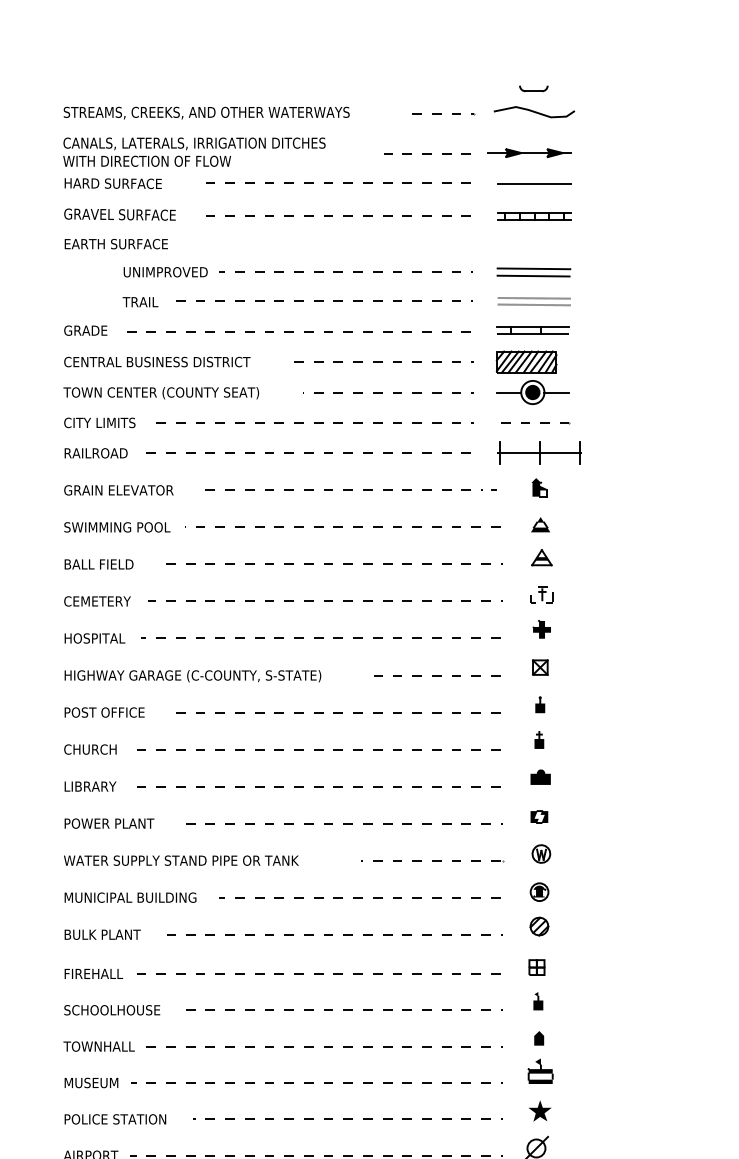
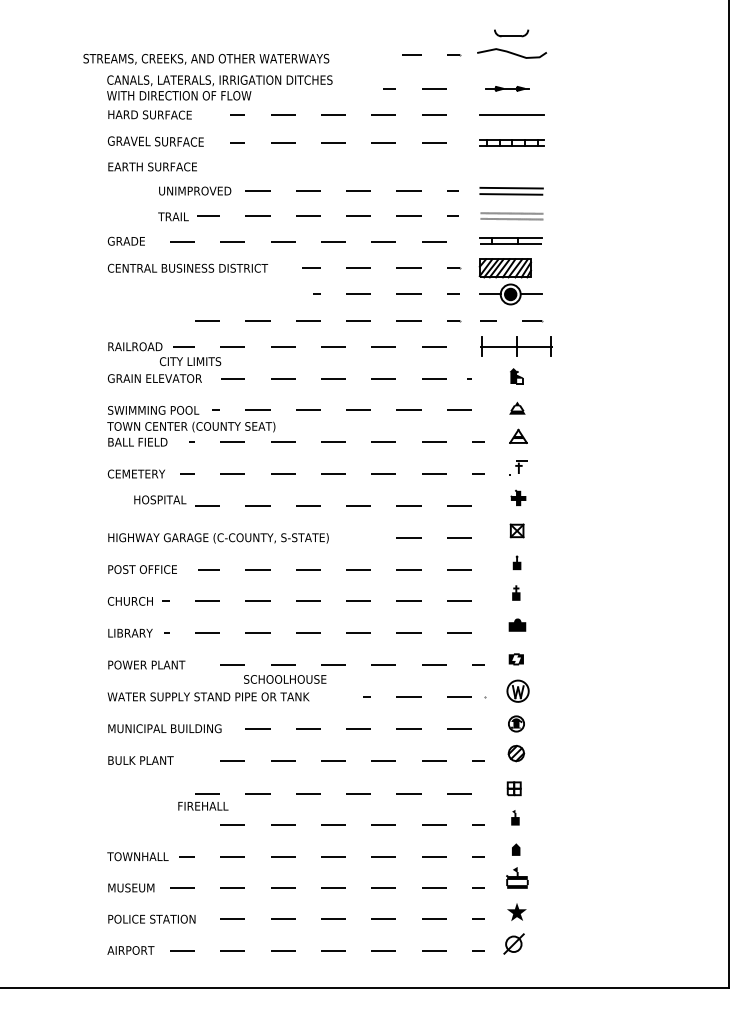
part: (533, 88) -> (511, 33), size x1.4
text: (206, 113) -> (206, 59), moved
part: (529, 152) -> (507, 88), size x0.6
text: (161, 392) -> (191, 426), moved
text: (99, 422) -> (190, 361), moved
text: (95, 638) -> (160, 499), moved
part: (540, 853) -> (517, 690), size x1.4
text: (93, 974) -> (203, 806), moved
text: (112, 1010) -> (285, 679), moved

